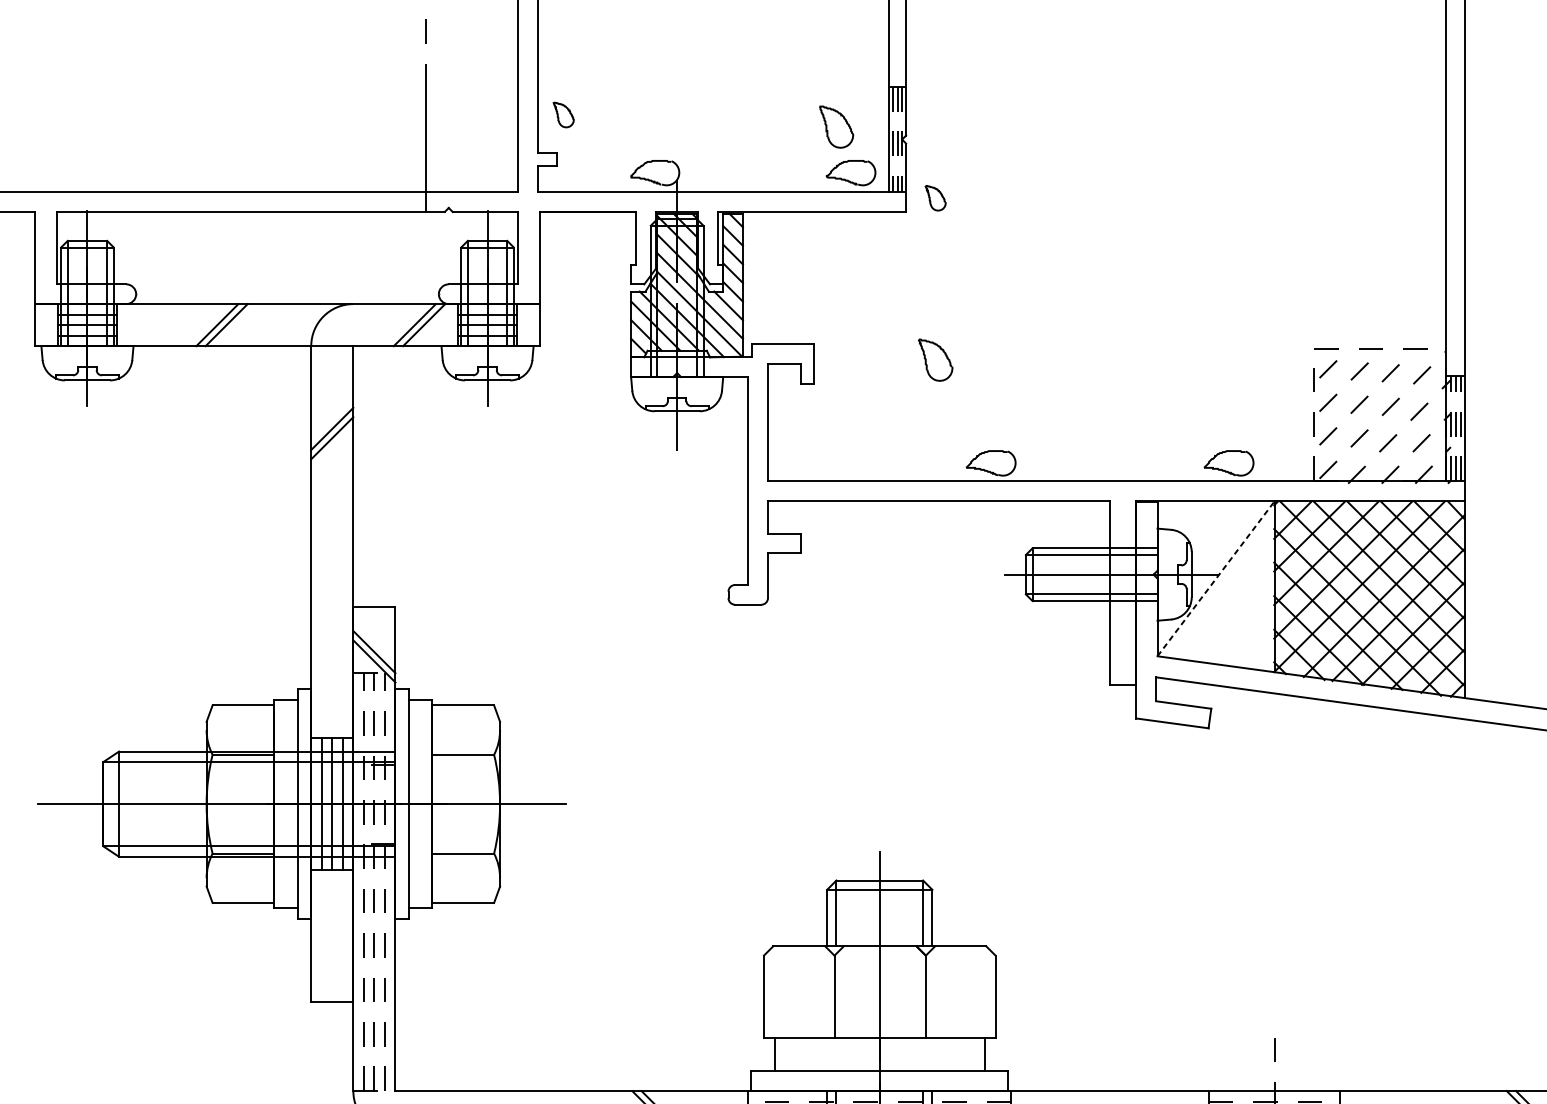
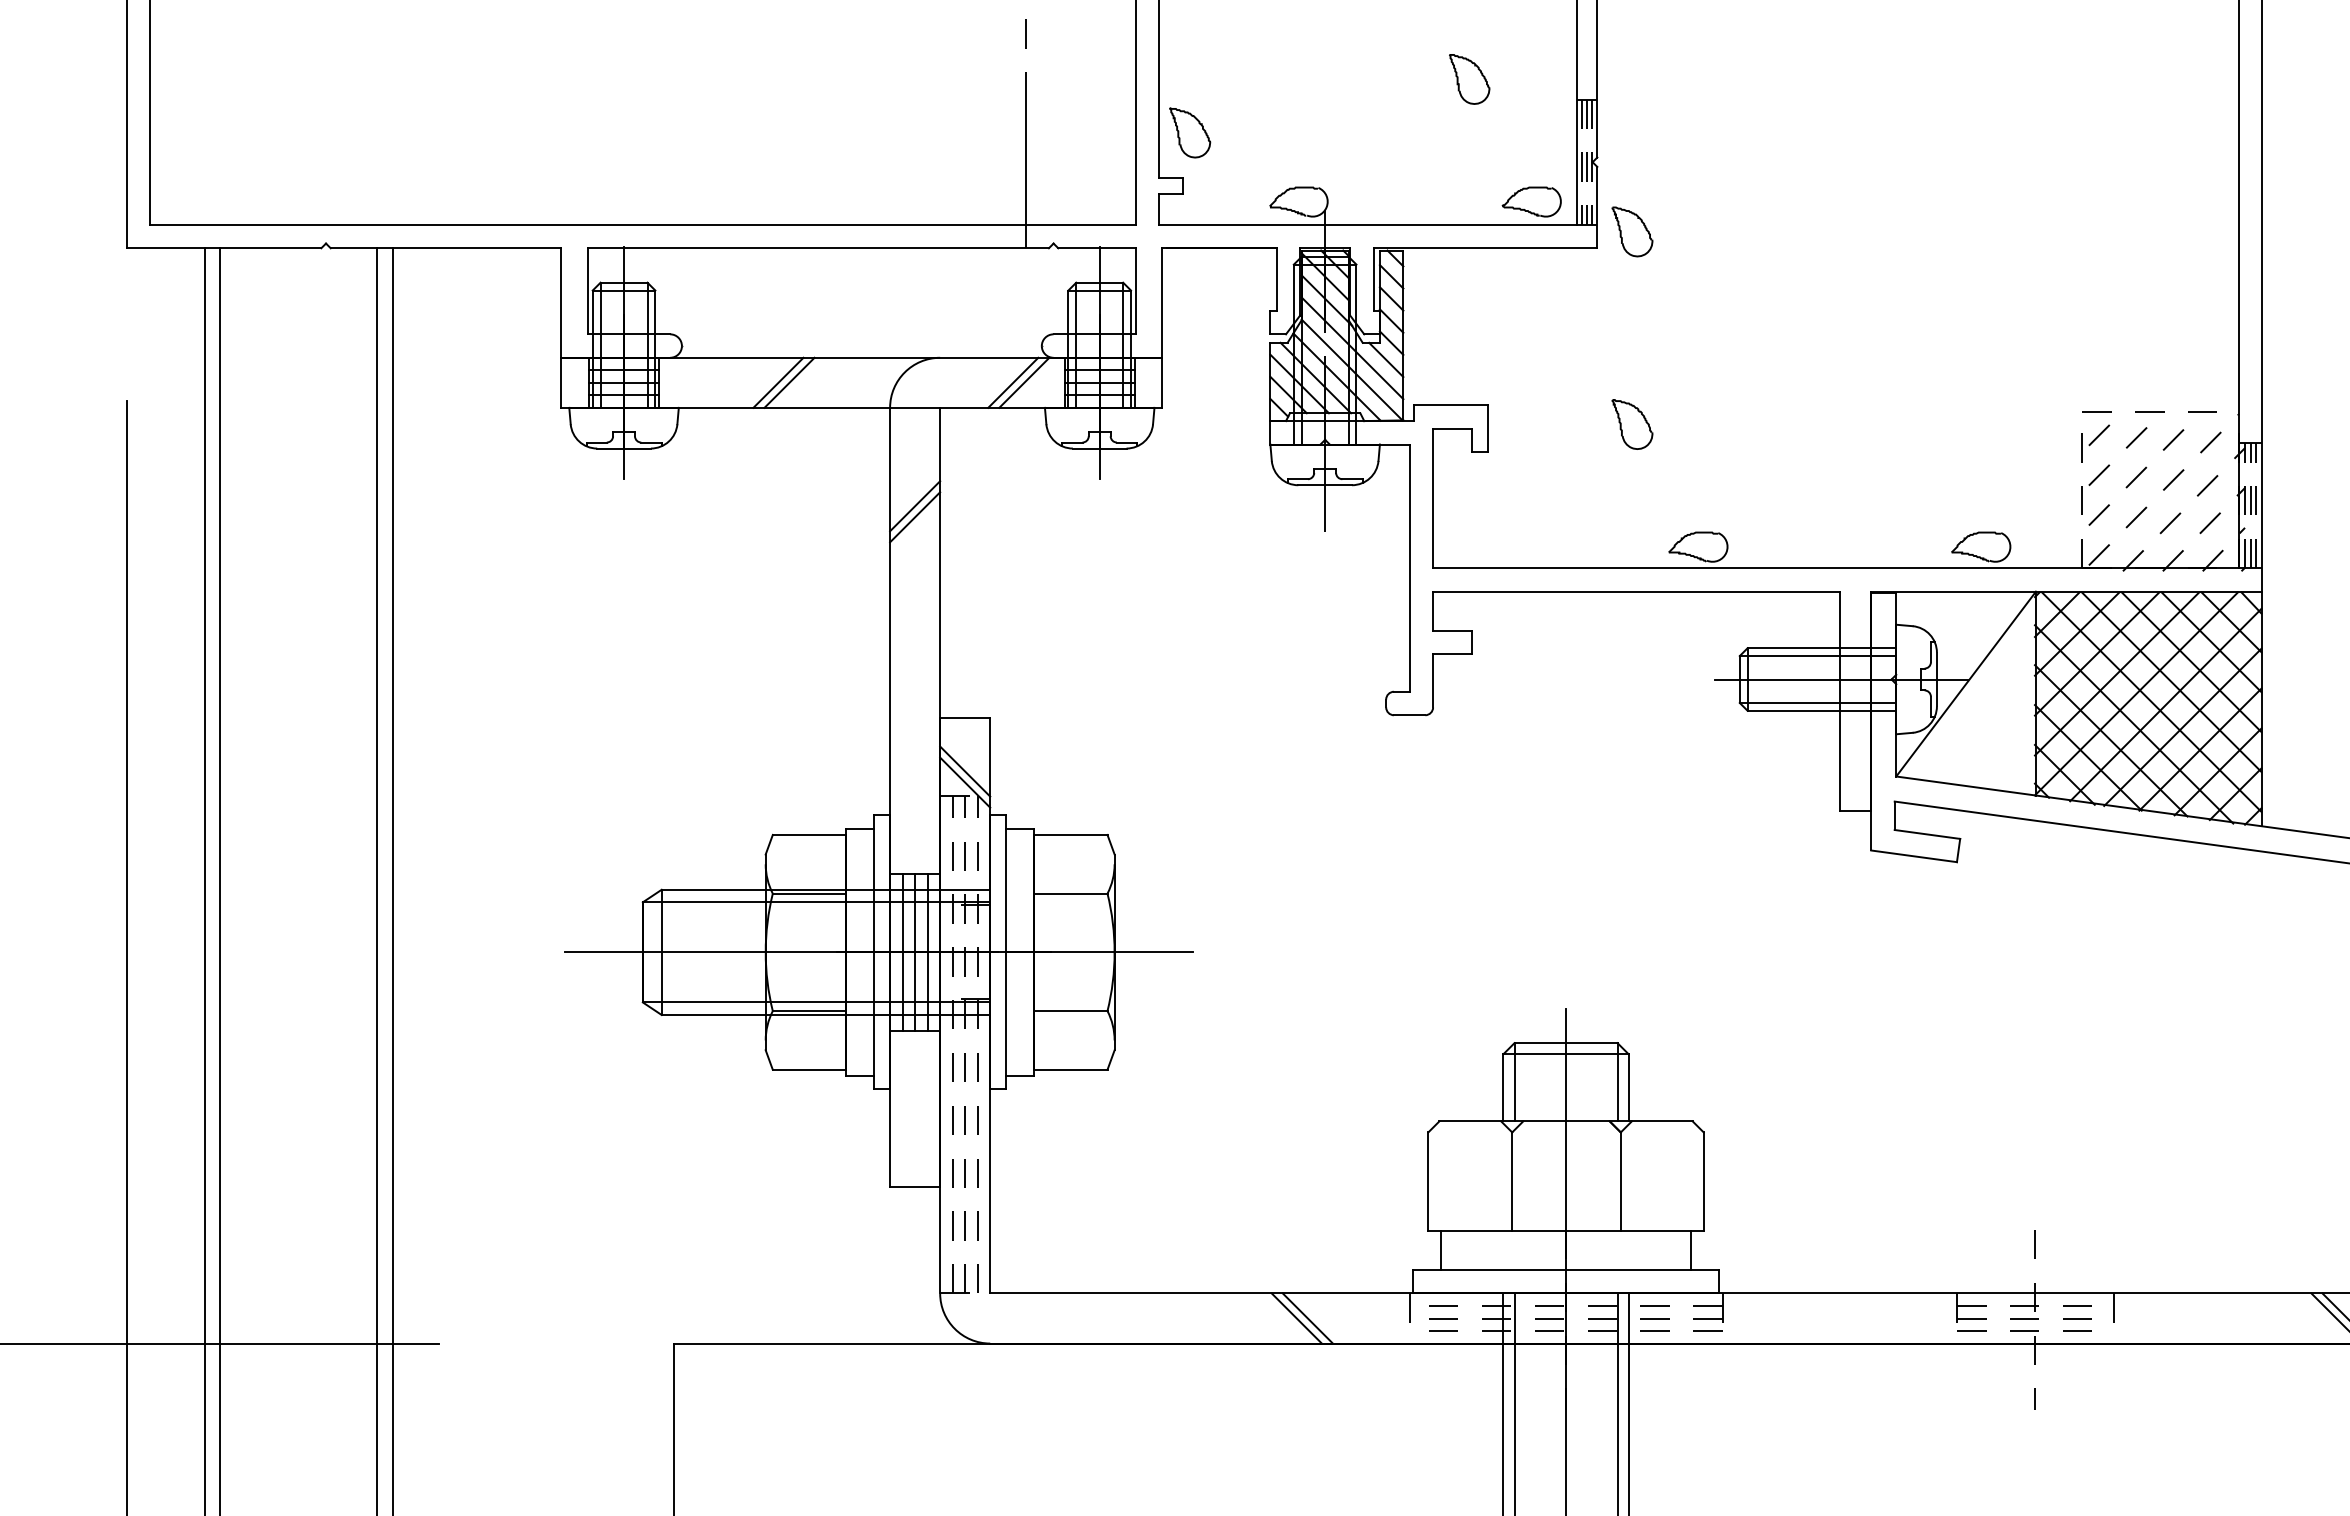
part: (563, 114) -> (1190, 132), size x1.67
part: (836, 127) -> (1469, 79), moved
part: (935, 197) -> (1632, 231), size x1.67
line: (1216, 578) -> (1966, 684), dashed -> solid

